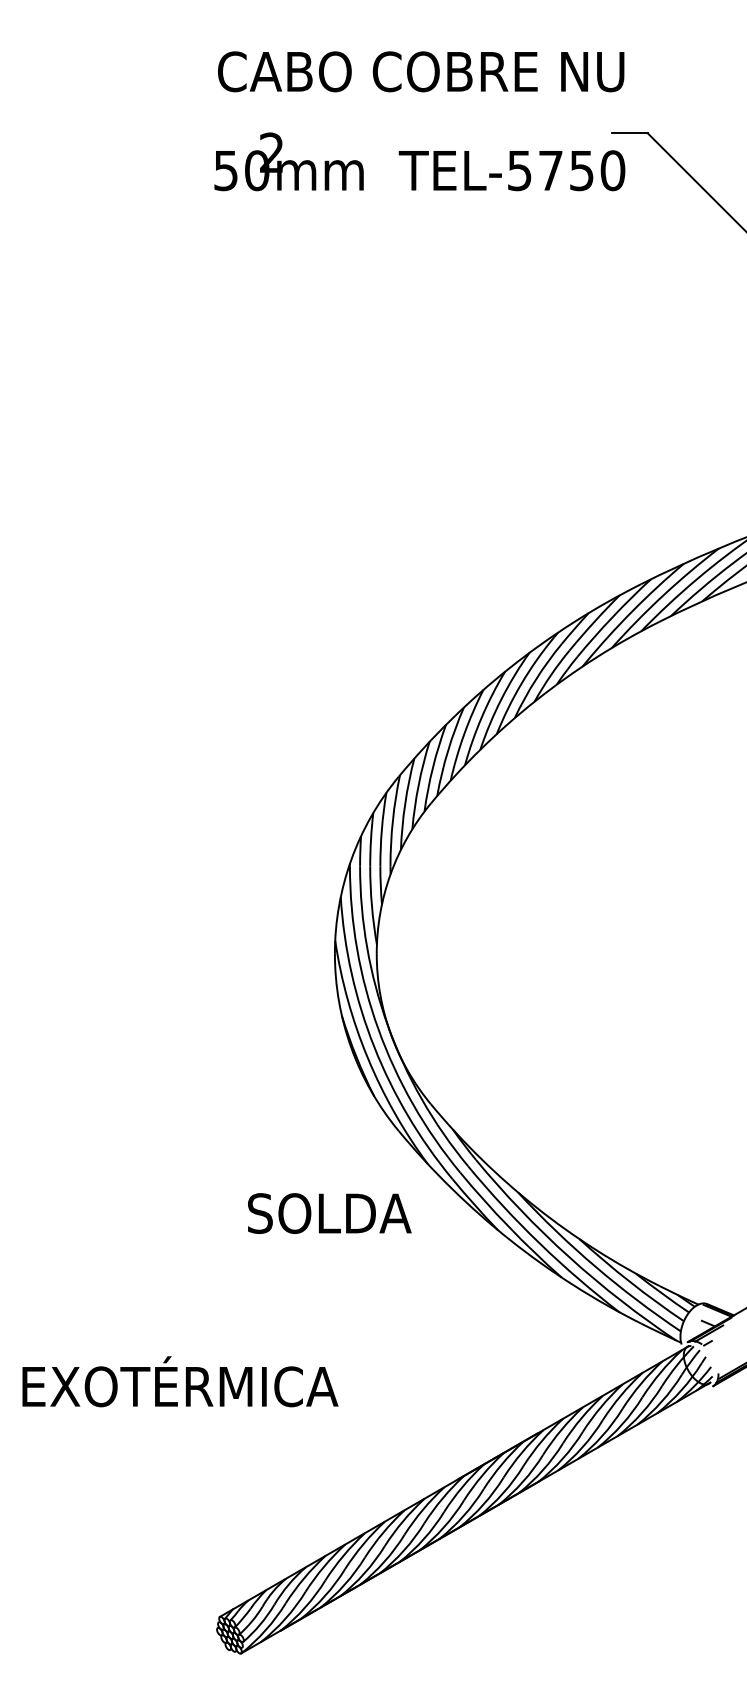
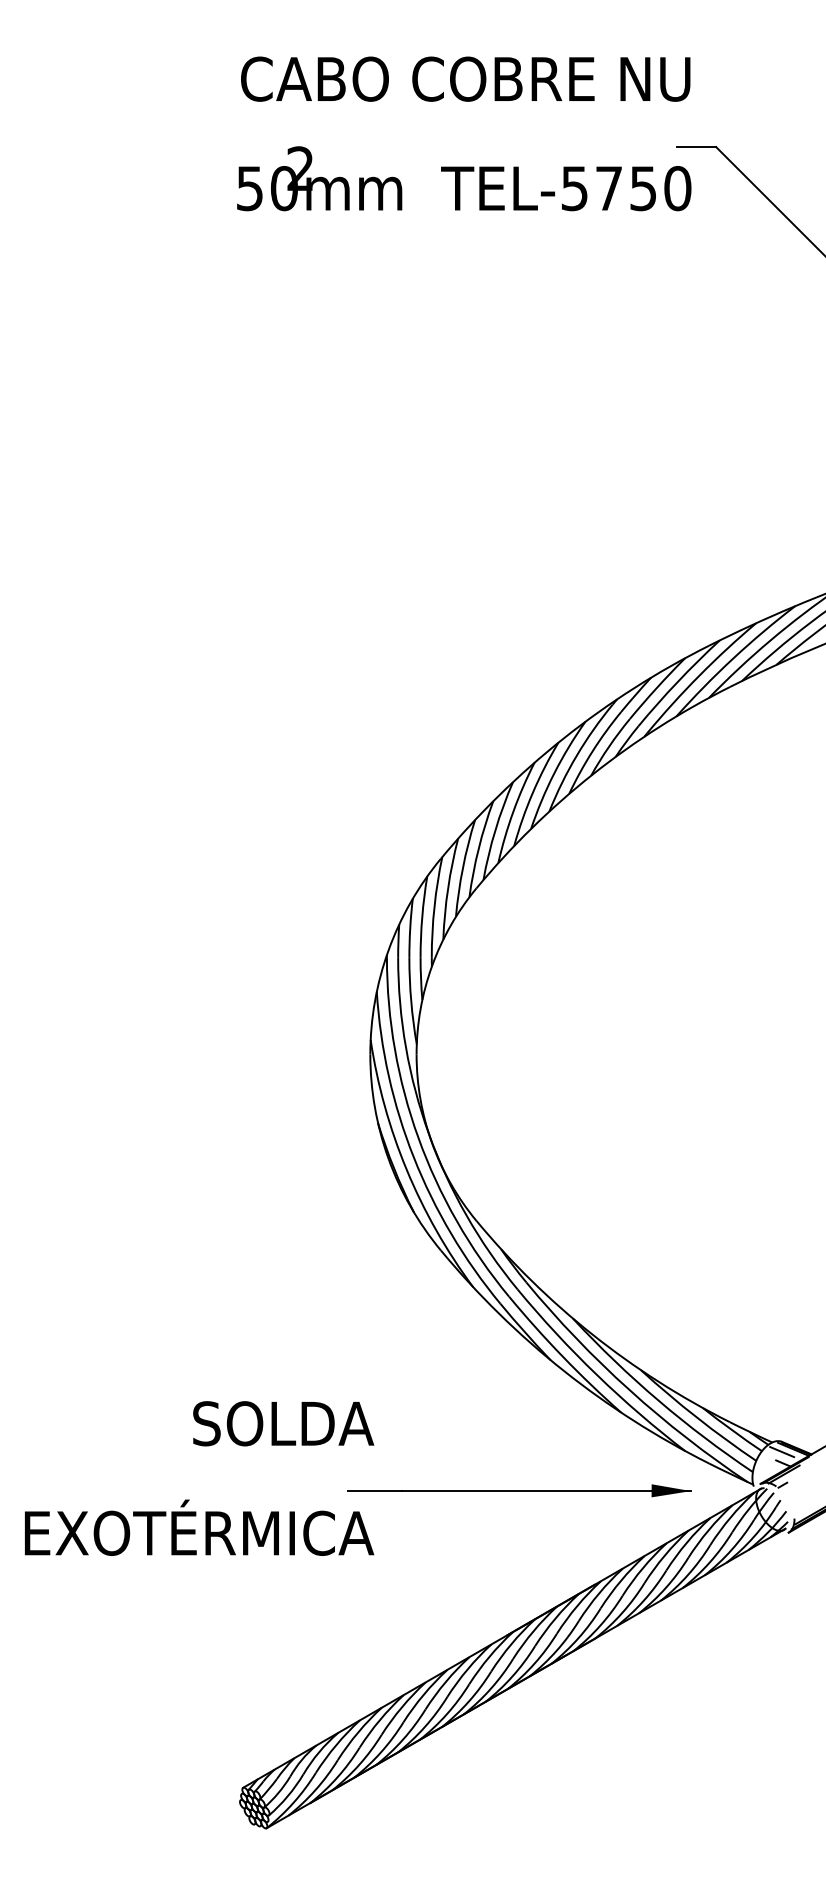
text: (329, 1213) -> (283, 1423), moved
line: (707, 1313) -> (782, 1452), added
part: (469, 1348) -> (519, 1490), added

